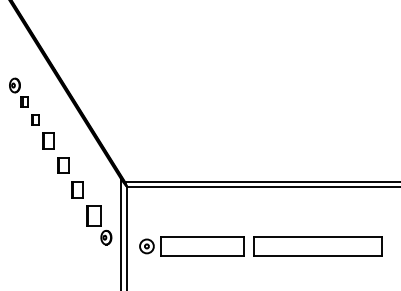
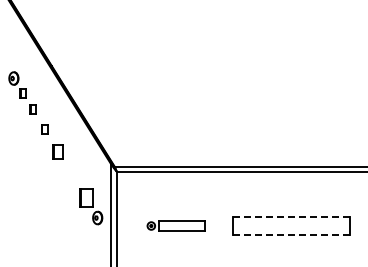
part: (48, 141) -> (44, 129), size x0.6
part: (77, 189) -> (71, 173), removed
line: (317, 236) -> (291, 216), solid -> dashed
part: (191, 245) -> (175, 225), size x0.6
line: (317, 256) -> (291, 235), solid -> dashed

